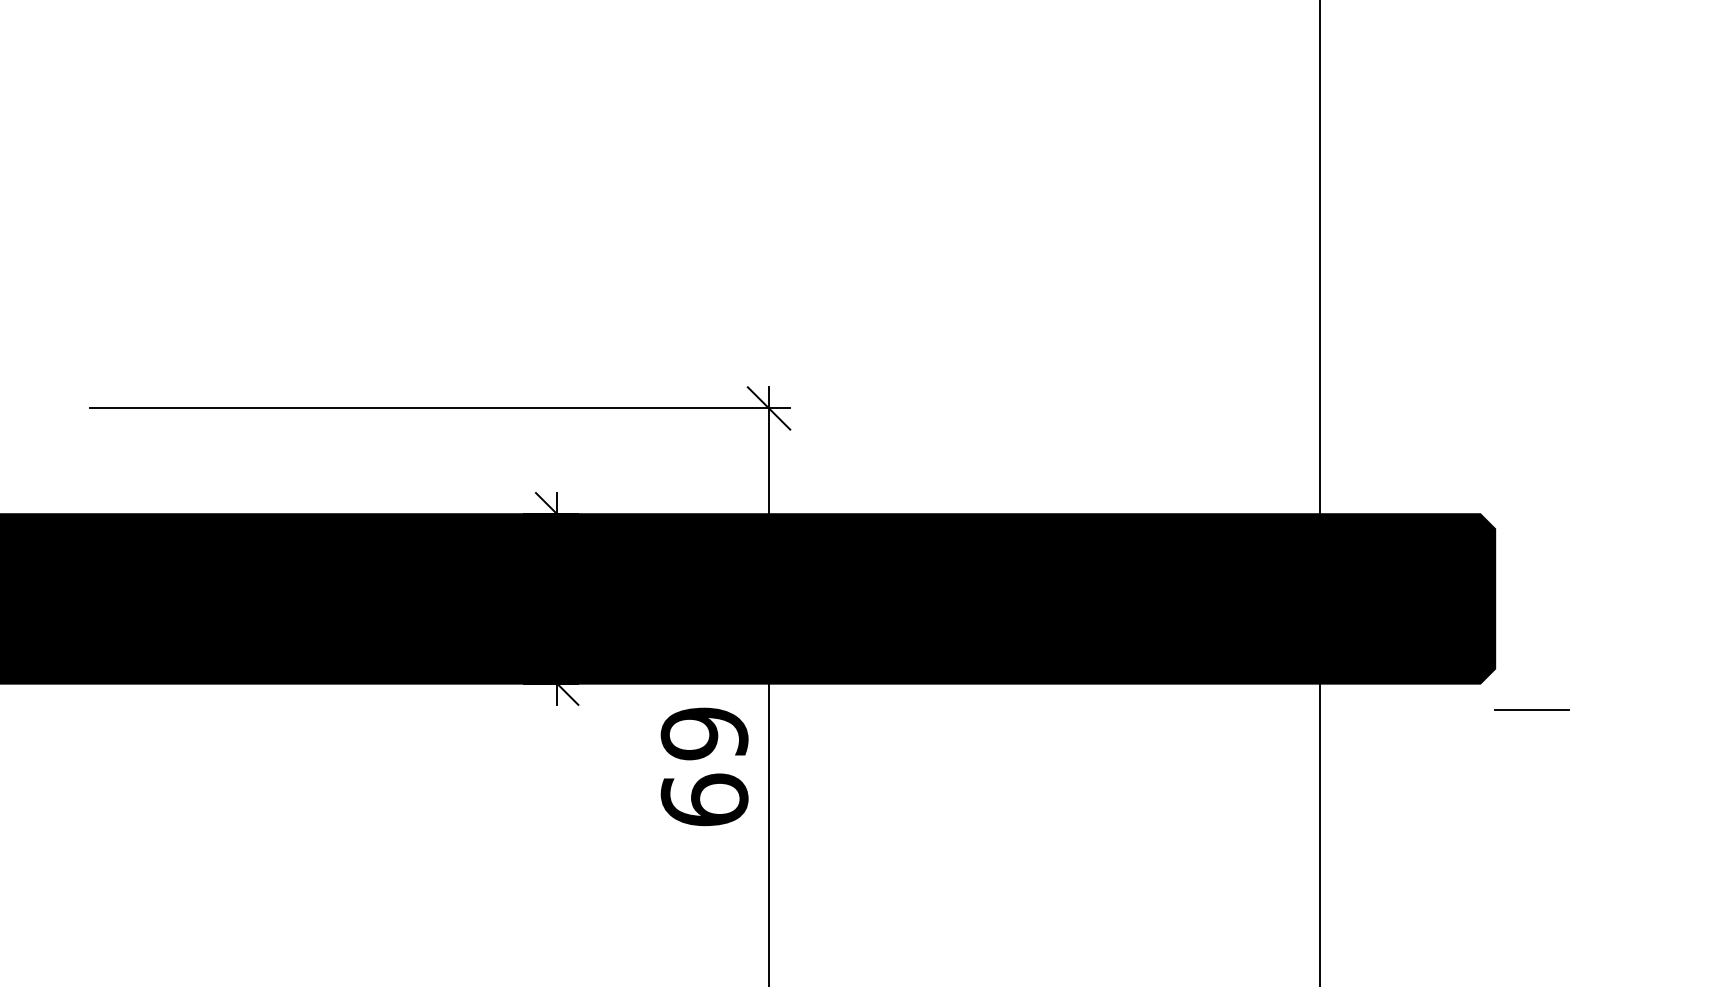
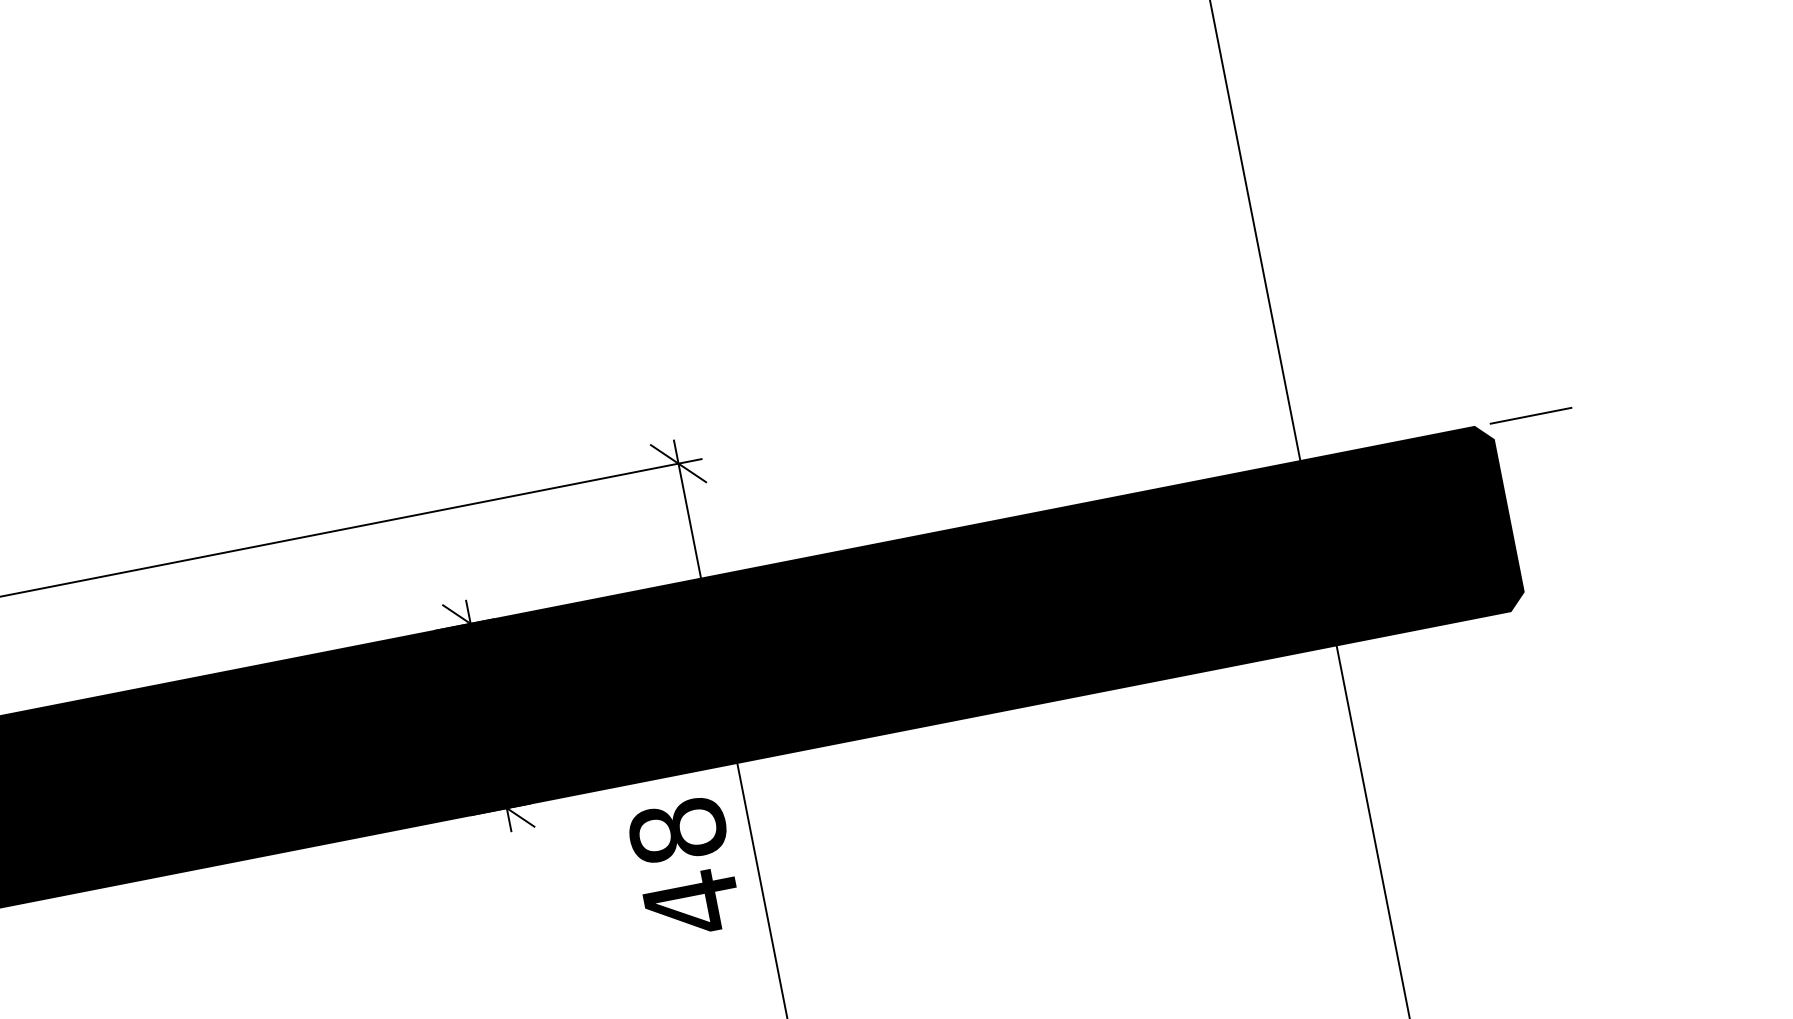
line: (1531, 709) -> (1530, 415), moved
text: (704, 767) -> (684, 867), 69 -> 48

